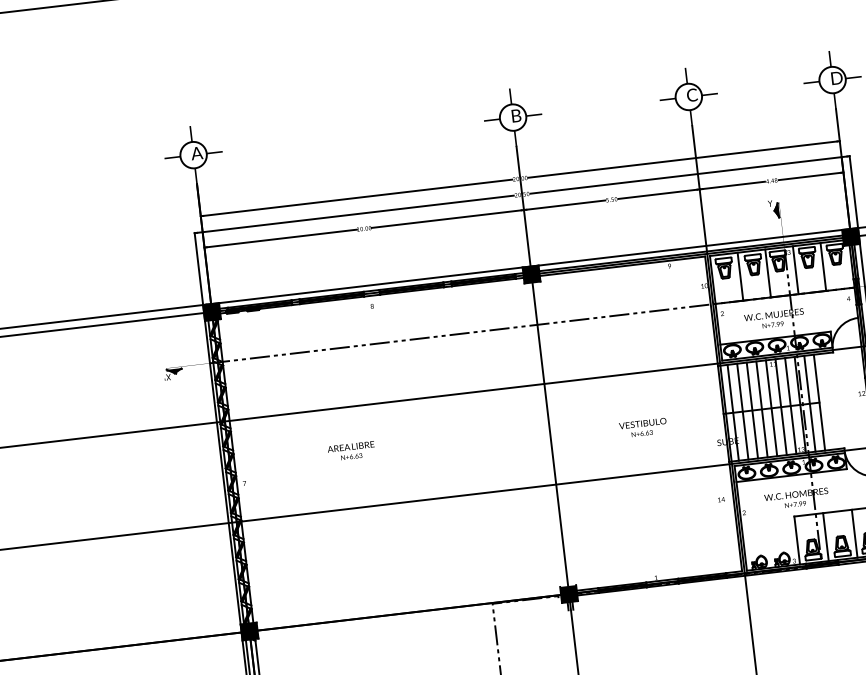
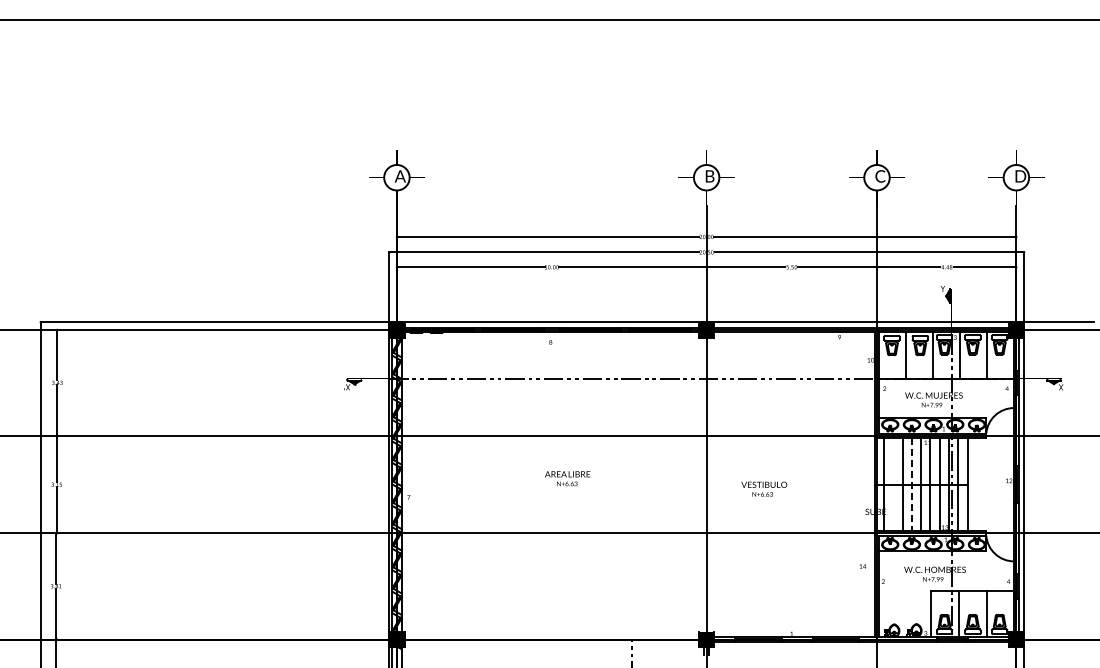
line: (761, 410) -> (911, 485), solid -> dashed
line: (743, 411) -> (893, 484), removed
text: (643, 427) -> (764, 488), moved
text: (351, 451) -> (567, 478), moved

